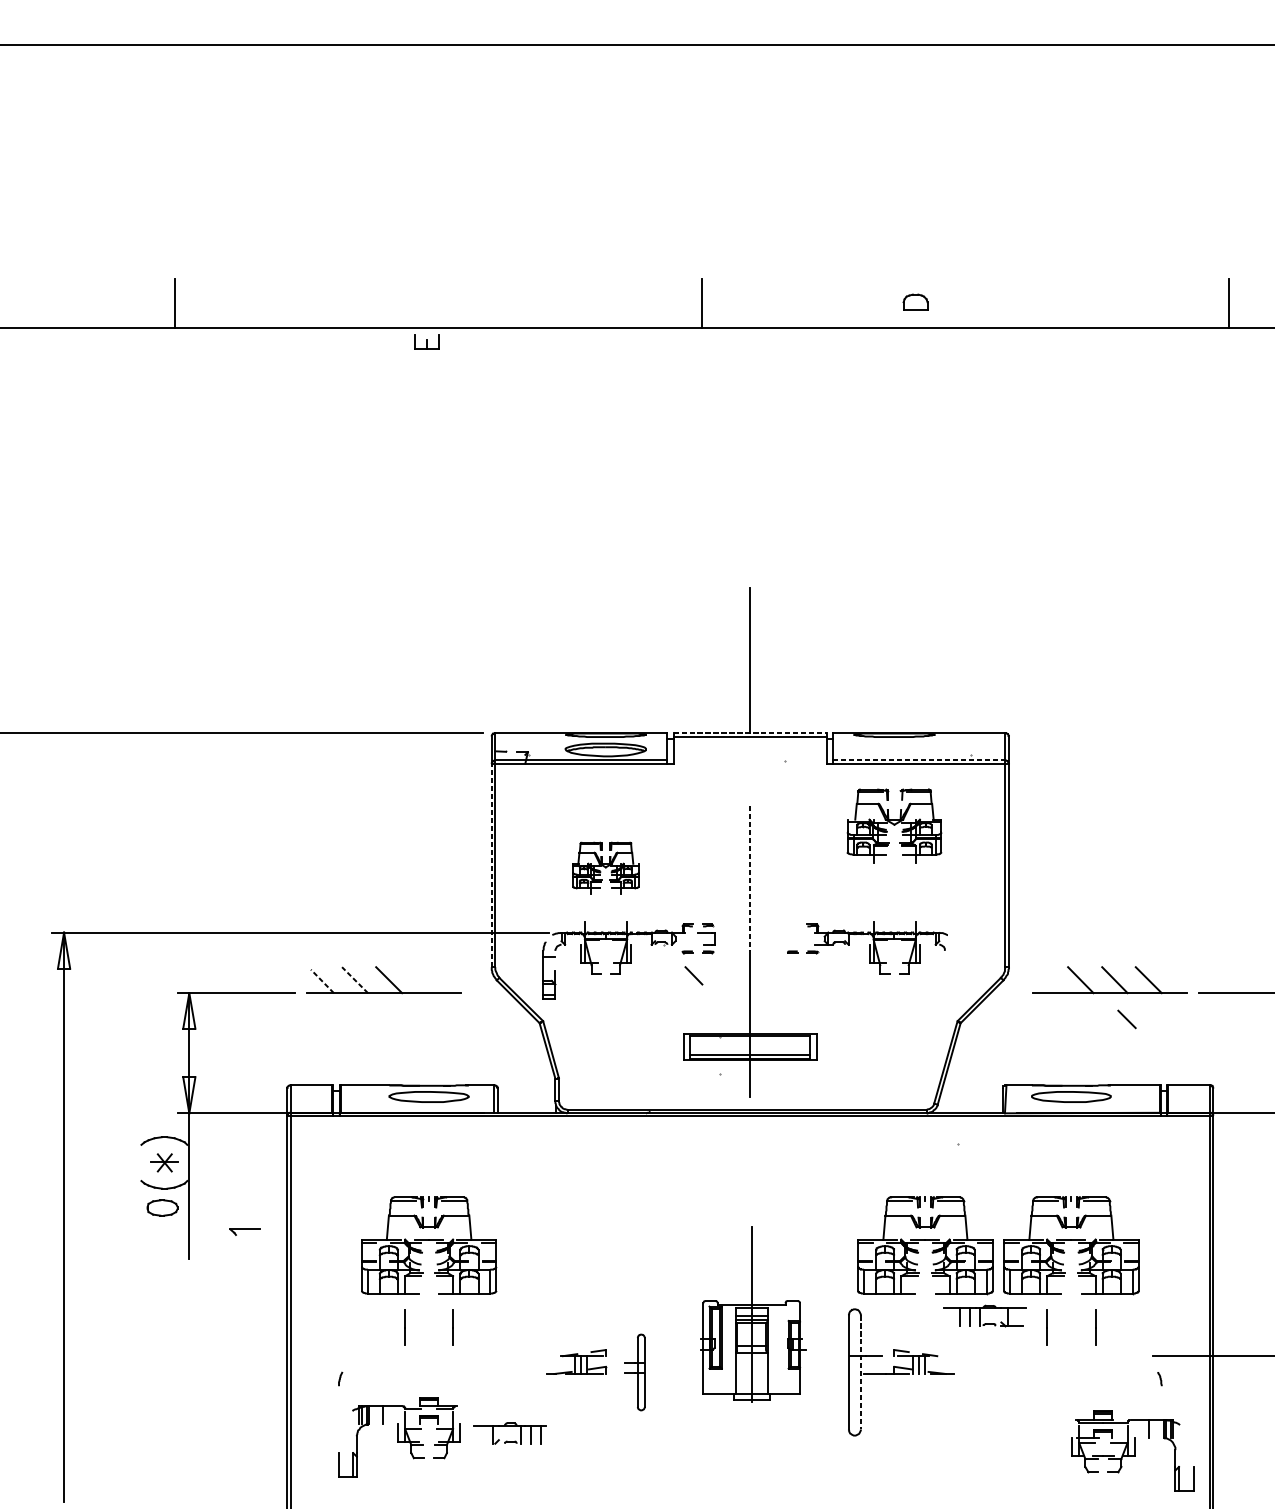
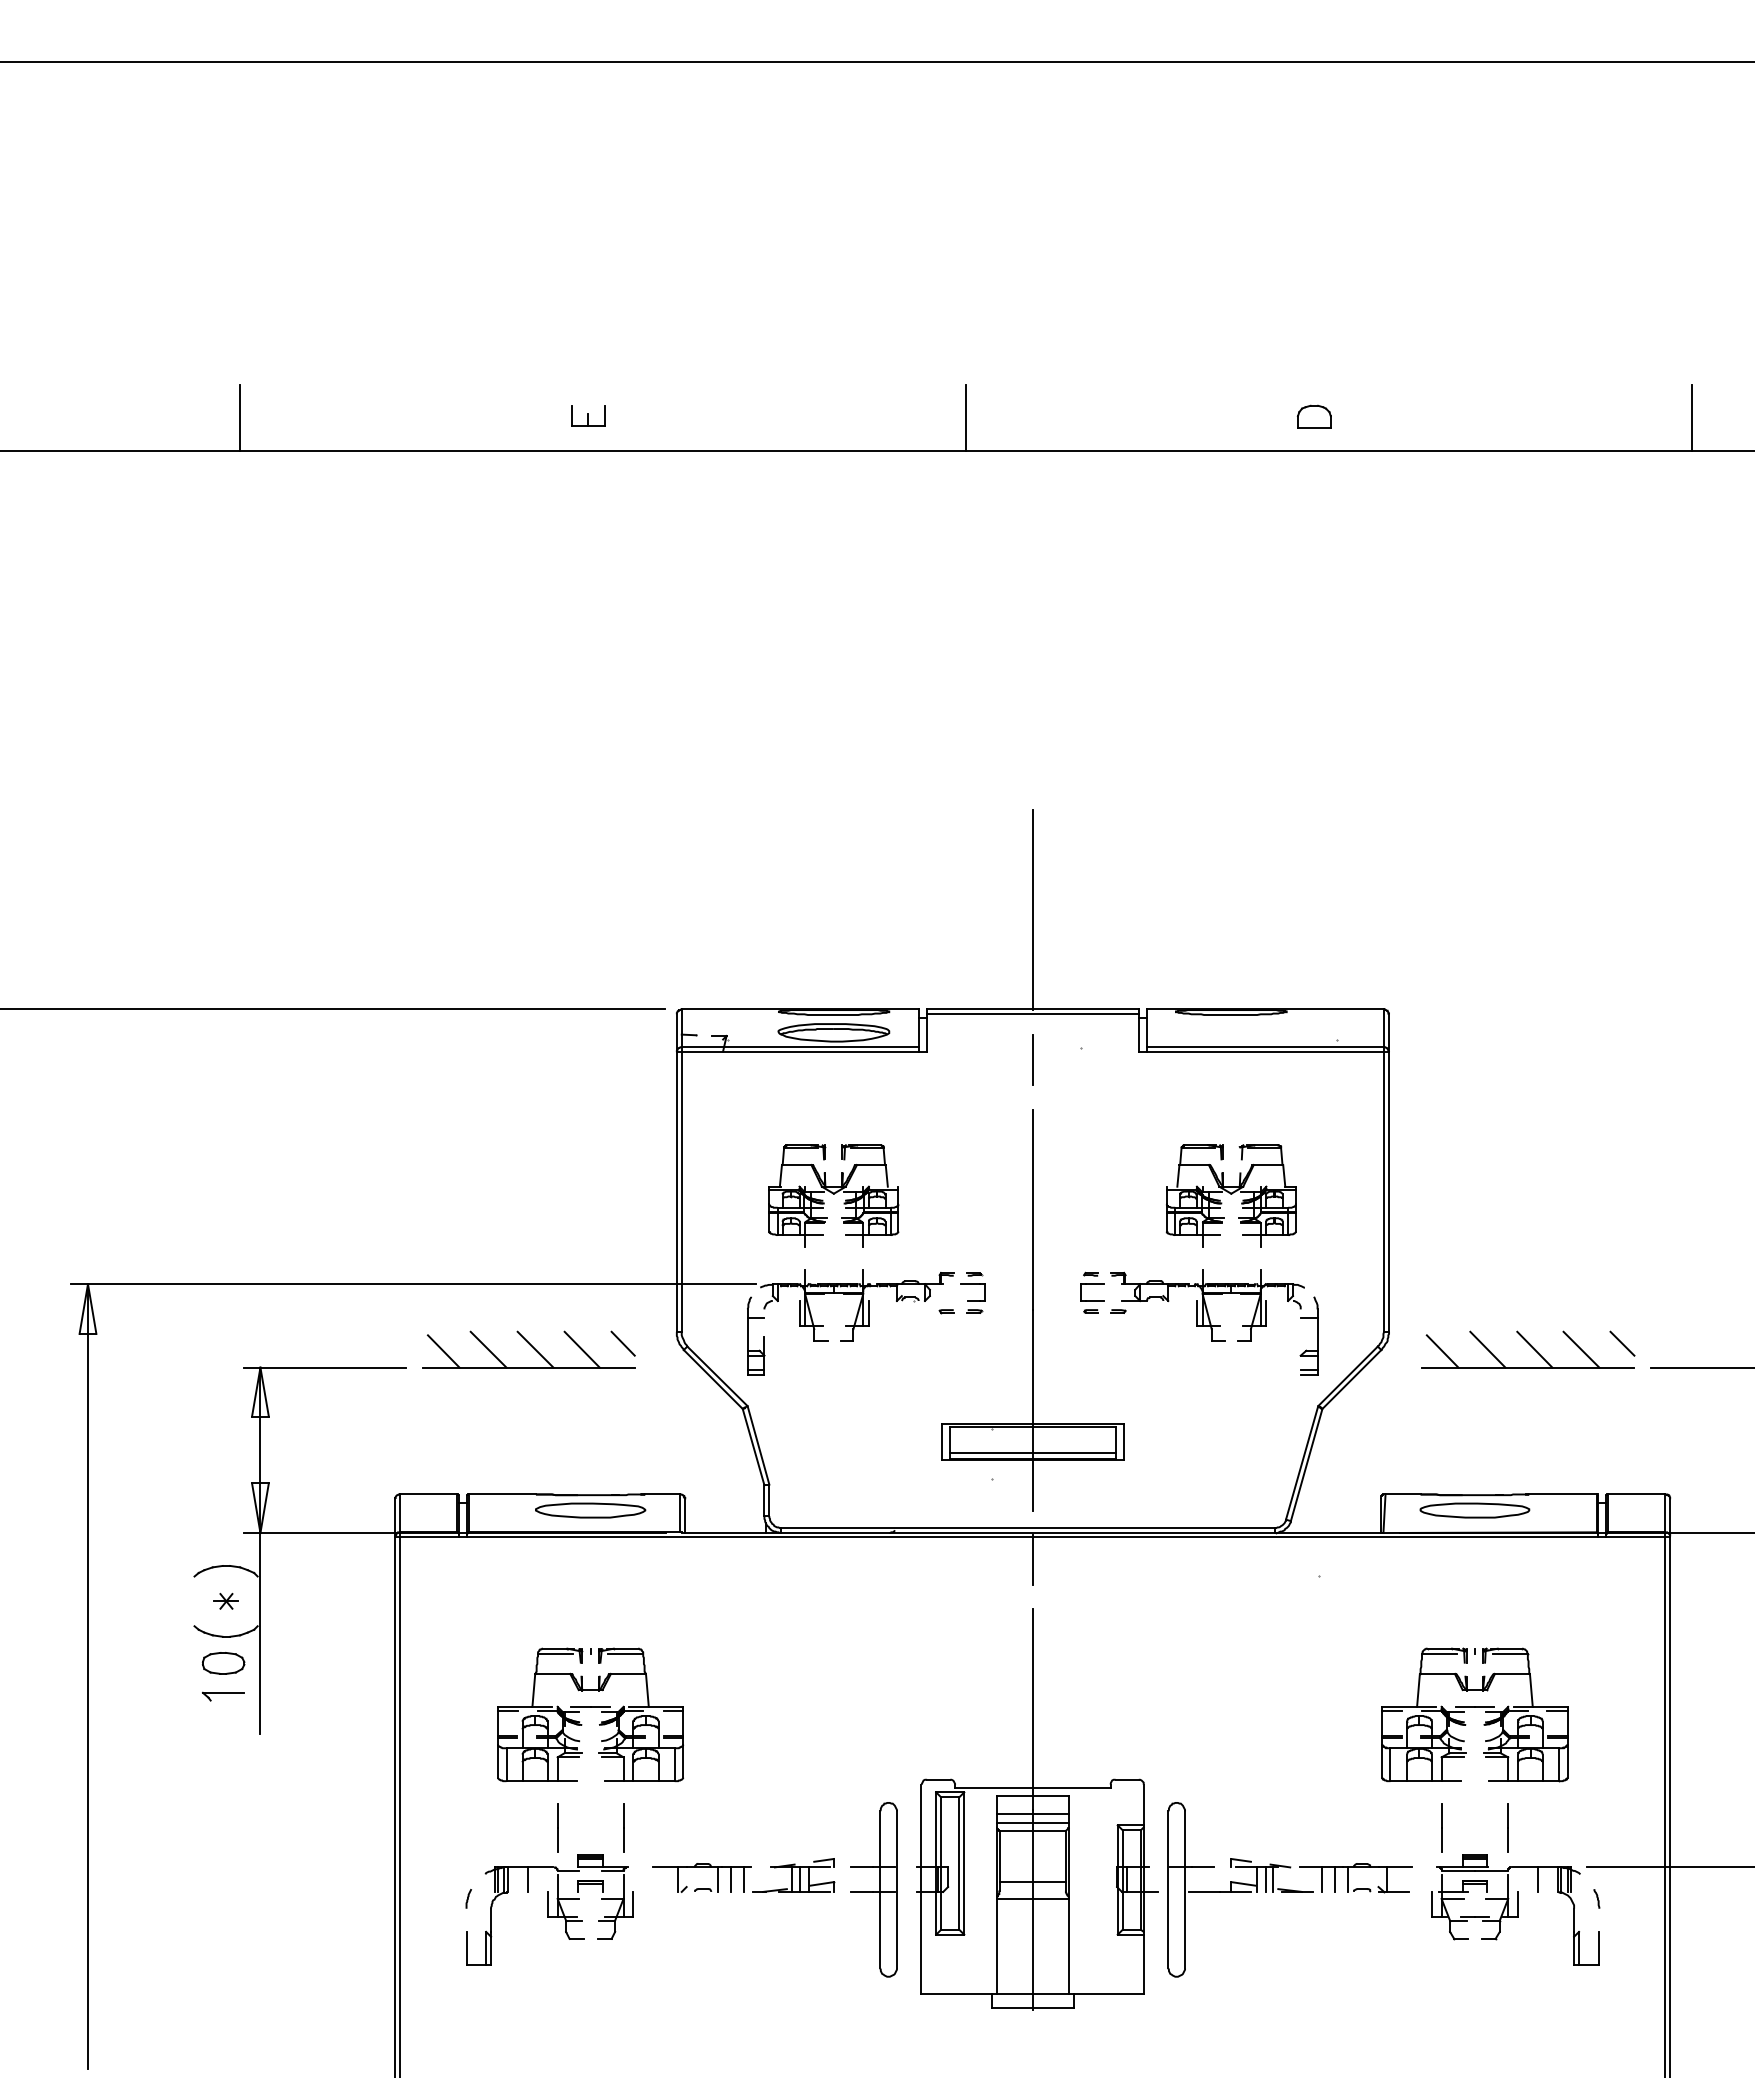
part: (914, 302) -> (1313, 416), moved
part: (427, 341) -> (588, 415), moved
line: (750, 733) -> (1032, 1009), dashed -> solid
line: (920, 760) -> (1266, 1047), dashed -> solid
line: (750, 769) -> (1032, 1059), added
part: (893, 826) -> (1230, 1195), moved
line: (491, 865) -> (676, 1191), dashed -> solid
part: (605, 868) -> (833, 1195), size x1.43
line: (750, 879) -> (1032, 1210), dashed -> solid
part: (793, 934) -> (1092, 1286), added
part: (957, 969) -> (1317, 1335), added
line: (693, 975) -> (622, 1343), moved
line: (354, 980) -> (488, 1349), dashed -> solid
line: (422, 980) -> (581, 1349), added
line: (322, 981) -> (443, 1351), dashed -> solid
line: (1047, 981) -> (1442, 1351), added
line: (1127, 1019) -> (1622, 1343), moved
line: (750, 1132) -> (1032, 1559), added
part: (163, 1163) -> (225, 1601), size x0.62
part: (245, 1232) -> (223, 1696), moved
part: (925, 1240) -> (1273, 1707), removed
part: (753, 1314) -> (1037, 1809), size x1.67
part: (979, 1316) -> (1348, 1878), moved
part: (634, 1372) -> (873, 1889), size x1.67
line: (861, 1372) -> (1185, 1889), dashed -> solid
part: (509, 1425) -> (701, 1867), moved
part: (399, 1436) -> (549, 1909), moved
part: (1132, 1450) -> (1515, 1909), moved

